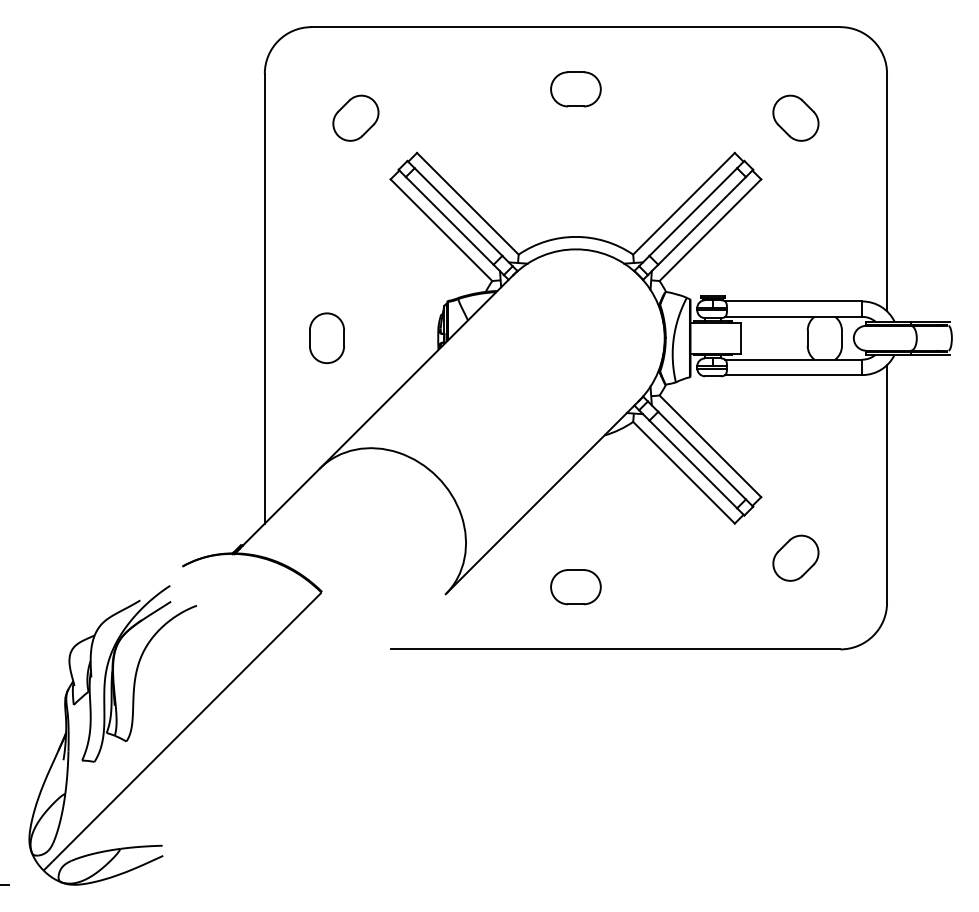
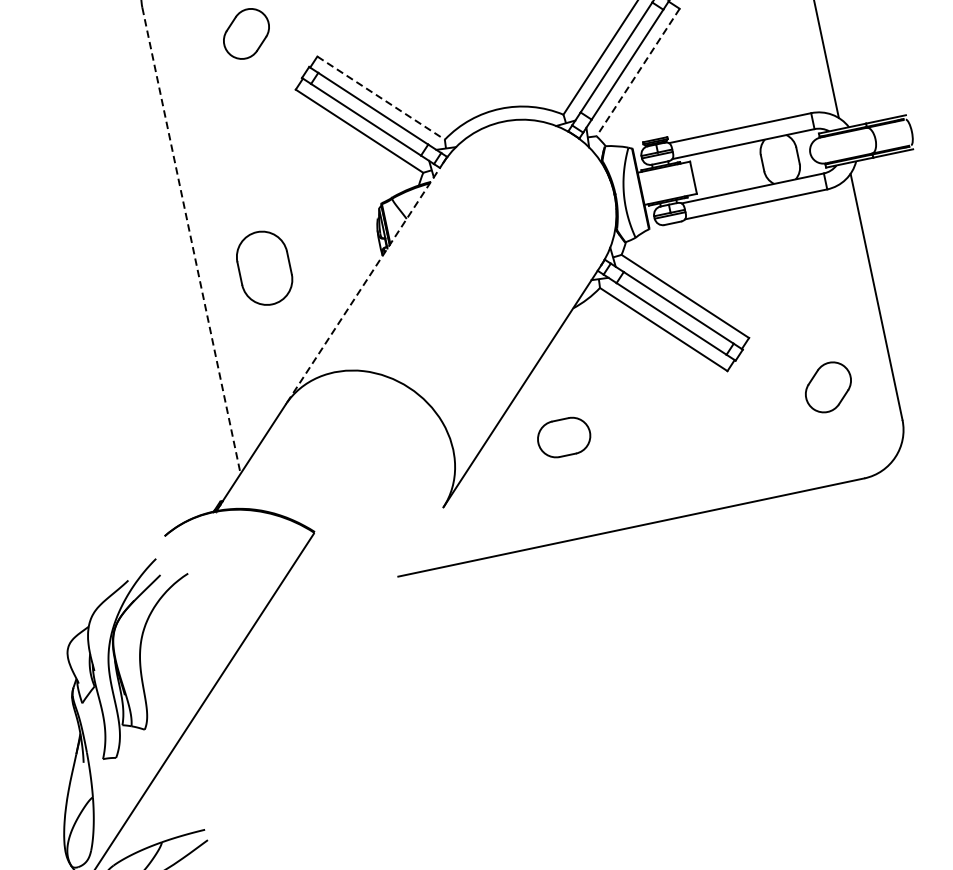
line: (467, 203) -> (380, 97), solid -> dashed
line: (710, 230) -> (638, 72), solid -> dashed
line: (264, 298) -> (191, 240), solid -> dashed
part: (326, 337) -> (263, 267), size x1.4
line: (416, 371) -> (364, 283), solid -> dashed
part: (795, 557) -> (827, 386), moved
part: (575, 587) -> (563, 437), moved

